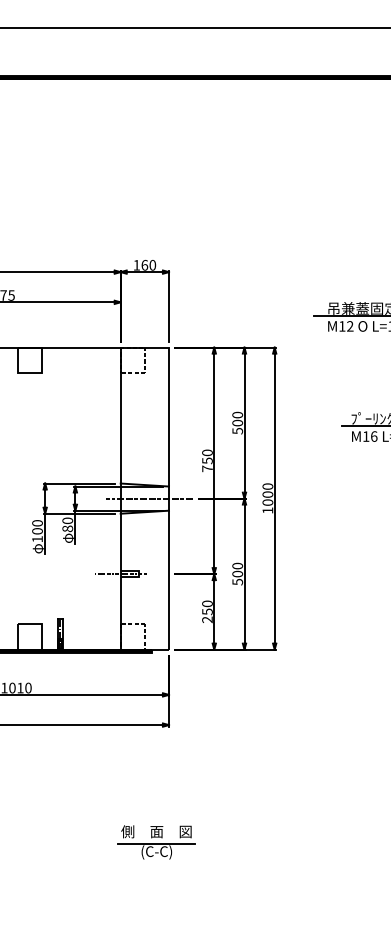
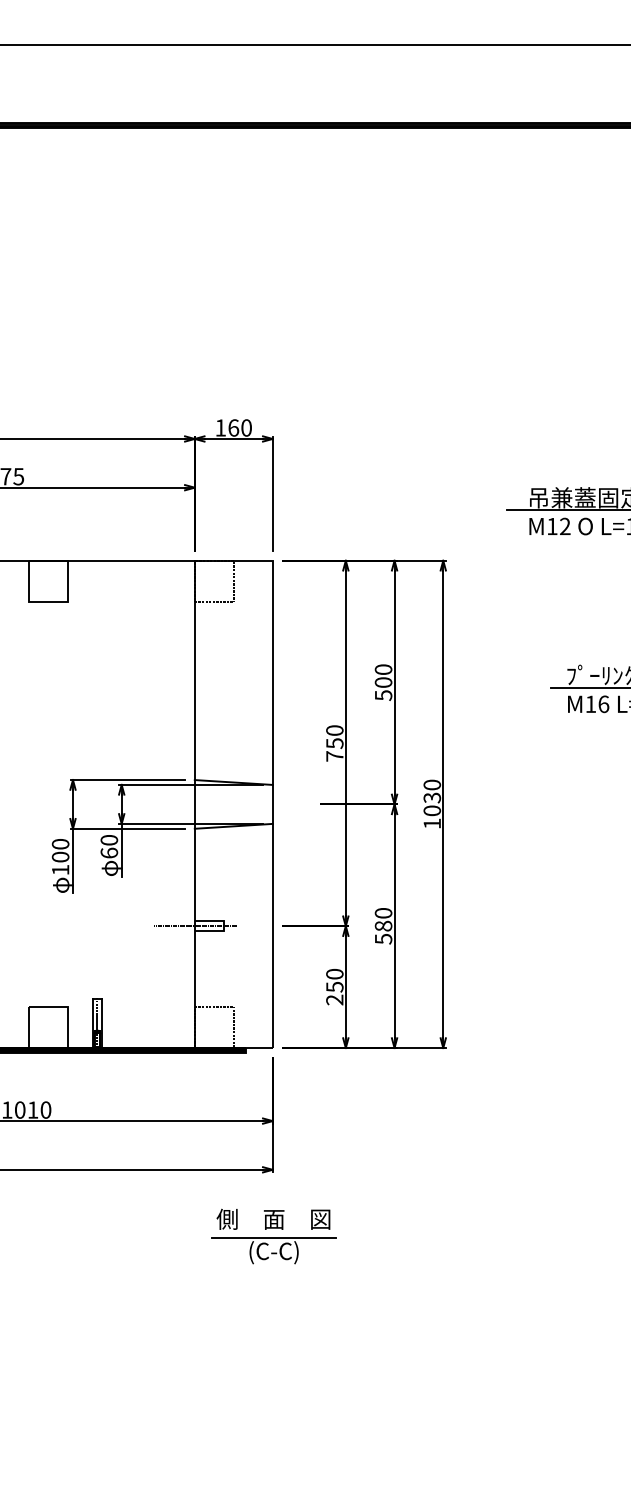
text: (267, 494) -> (431, 797), 1000 -> 1030
line: (149, 498) -> (241, 804), removed
text: (67, 528) -> (108, 852), 80 -> 60
text: (237, 573) -> (383, 925), 500 -> 580
part: (156, 842) -> (273, 1236), moved

